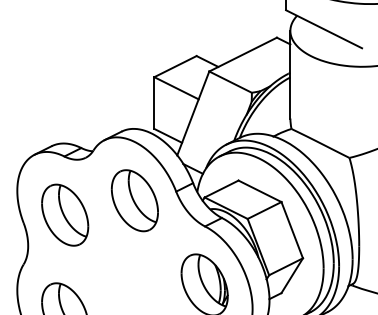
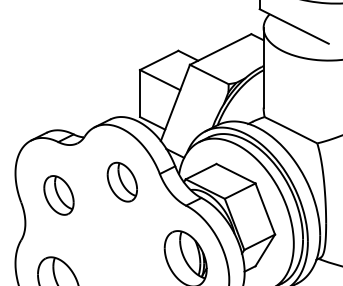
part: (135, 199) -> (122, 181), size x0.7
part: (64, 215) -> (58, 195), size x0.7

